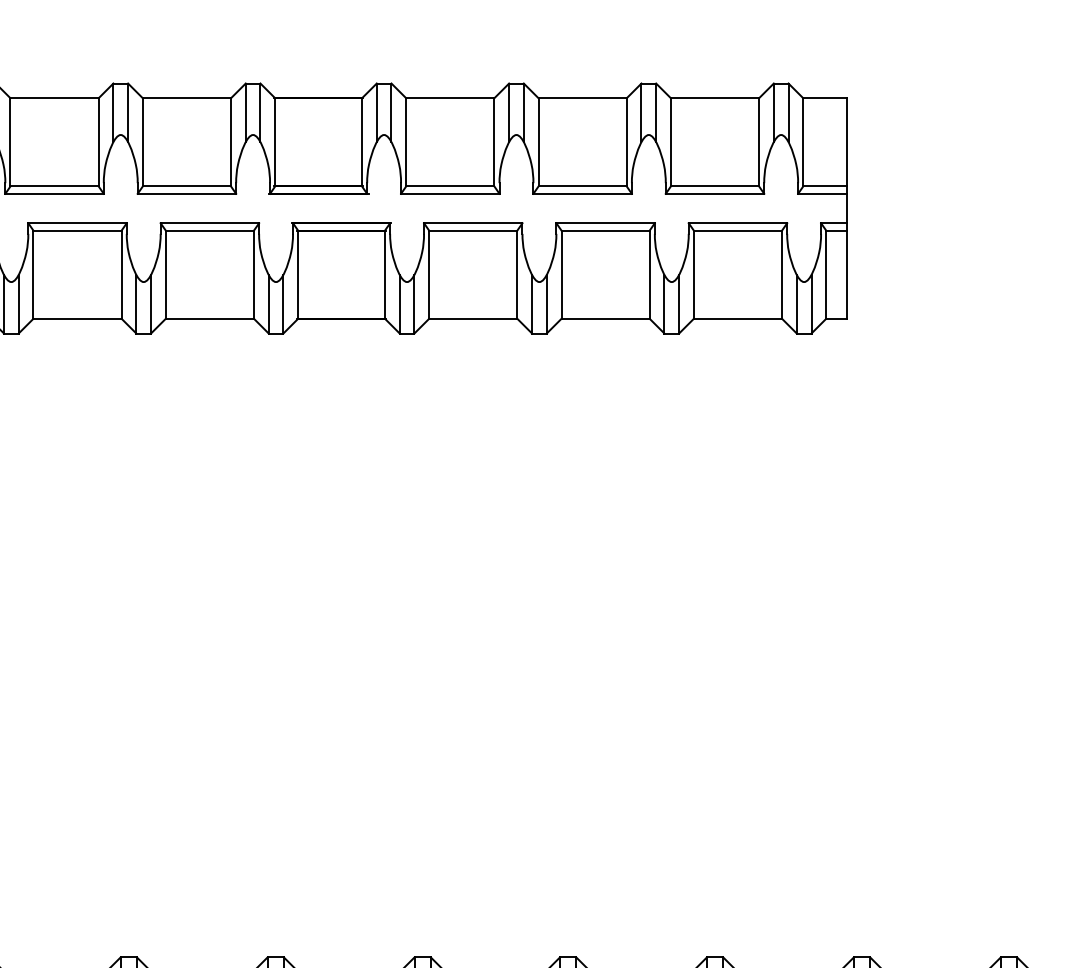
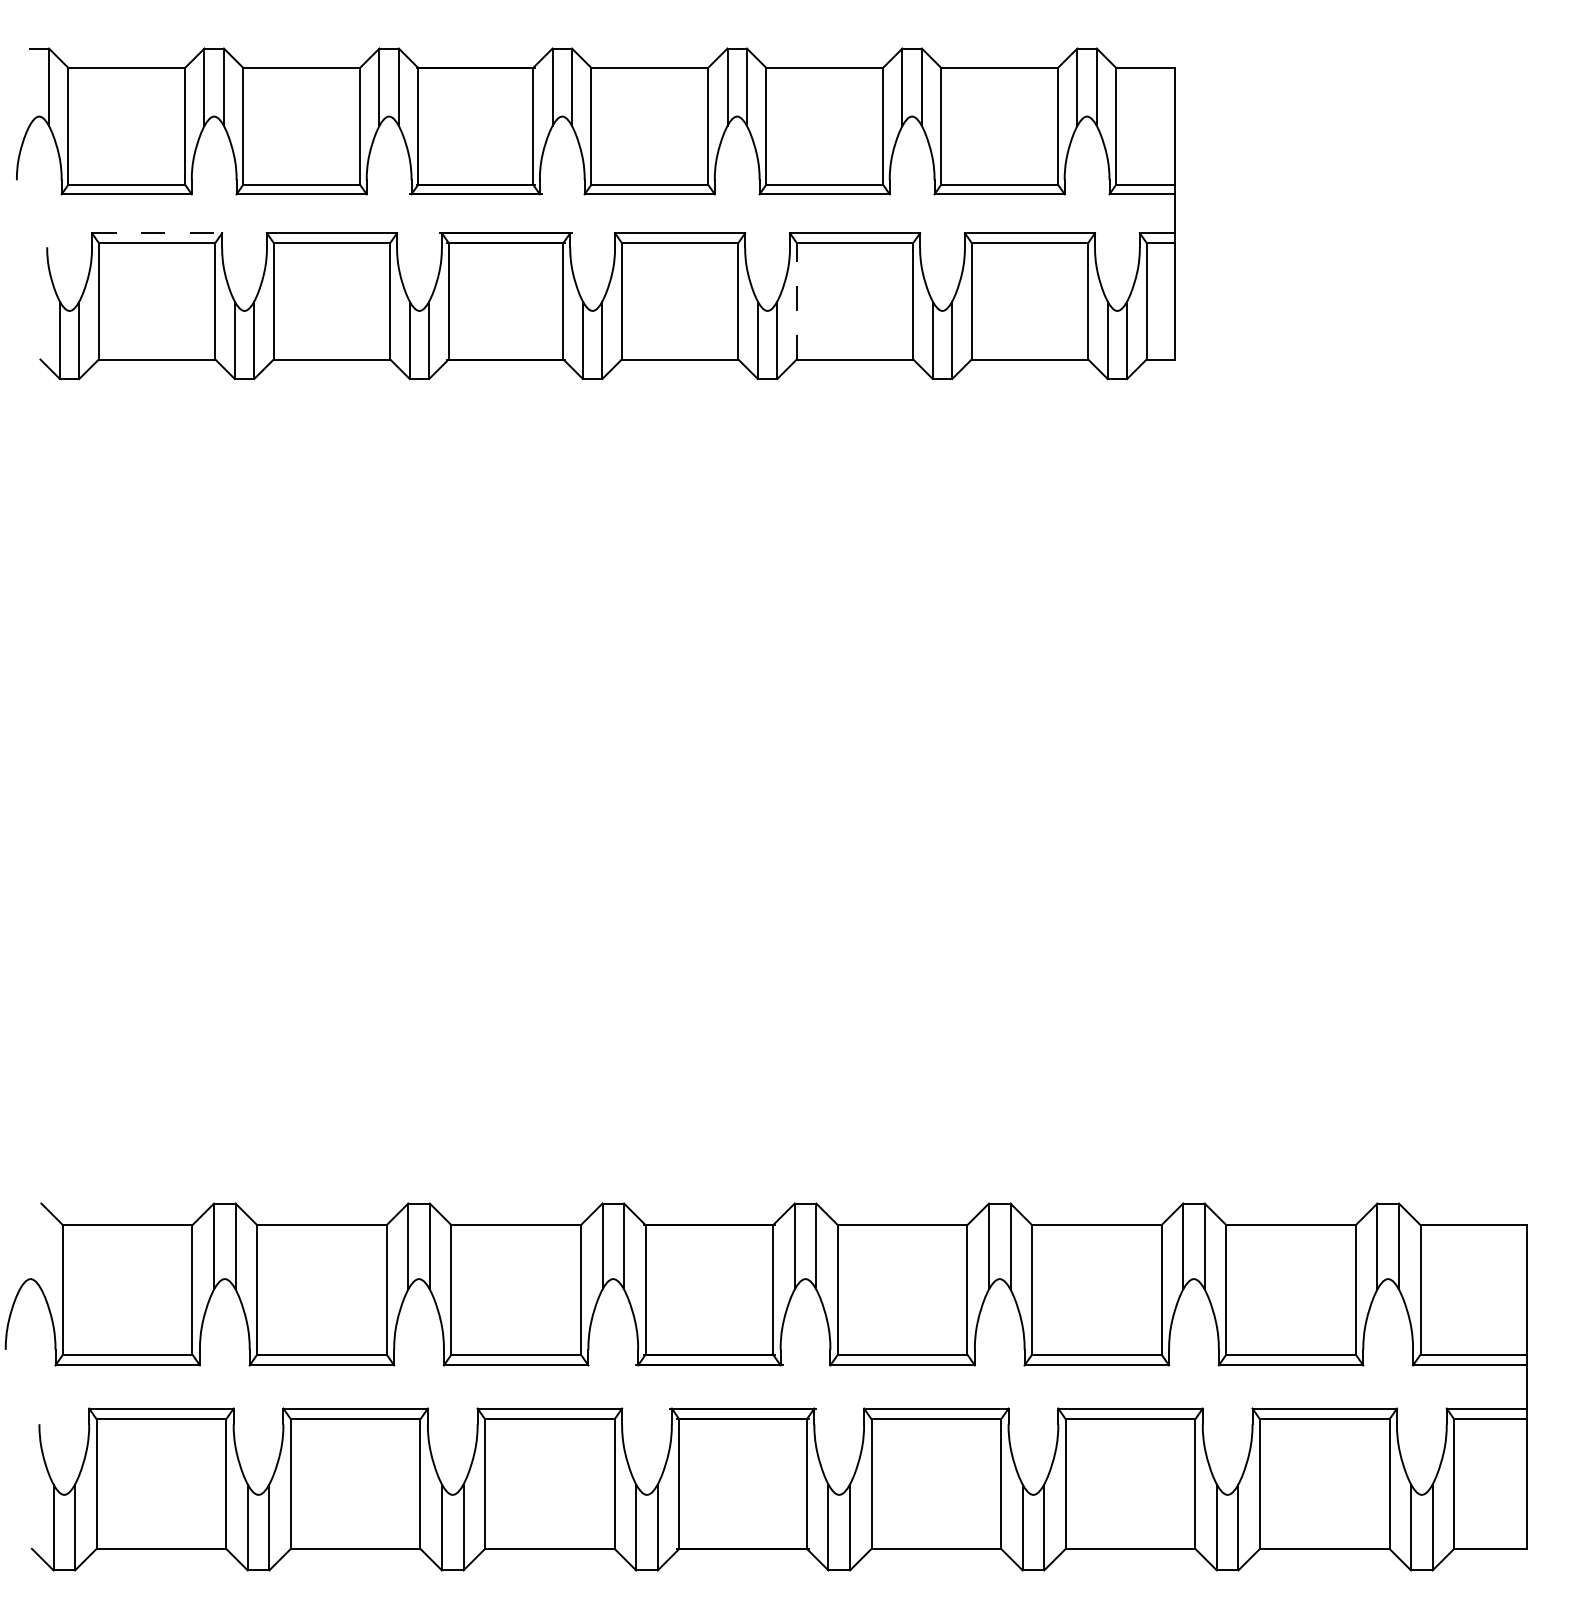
line: (77, 223) -> (157, 233), solid -> dashed
line: (561, 274) -> (796, 300), solid -> dashed

